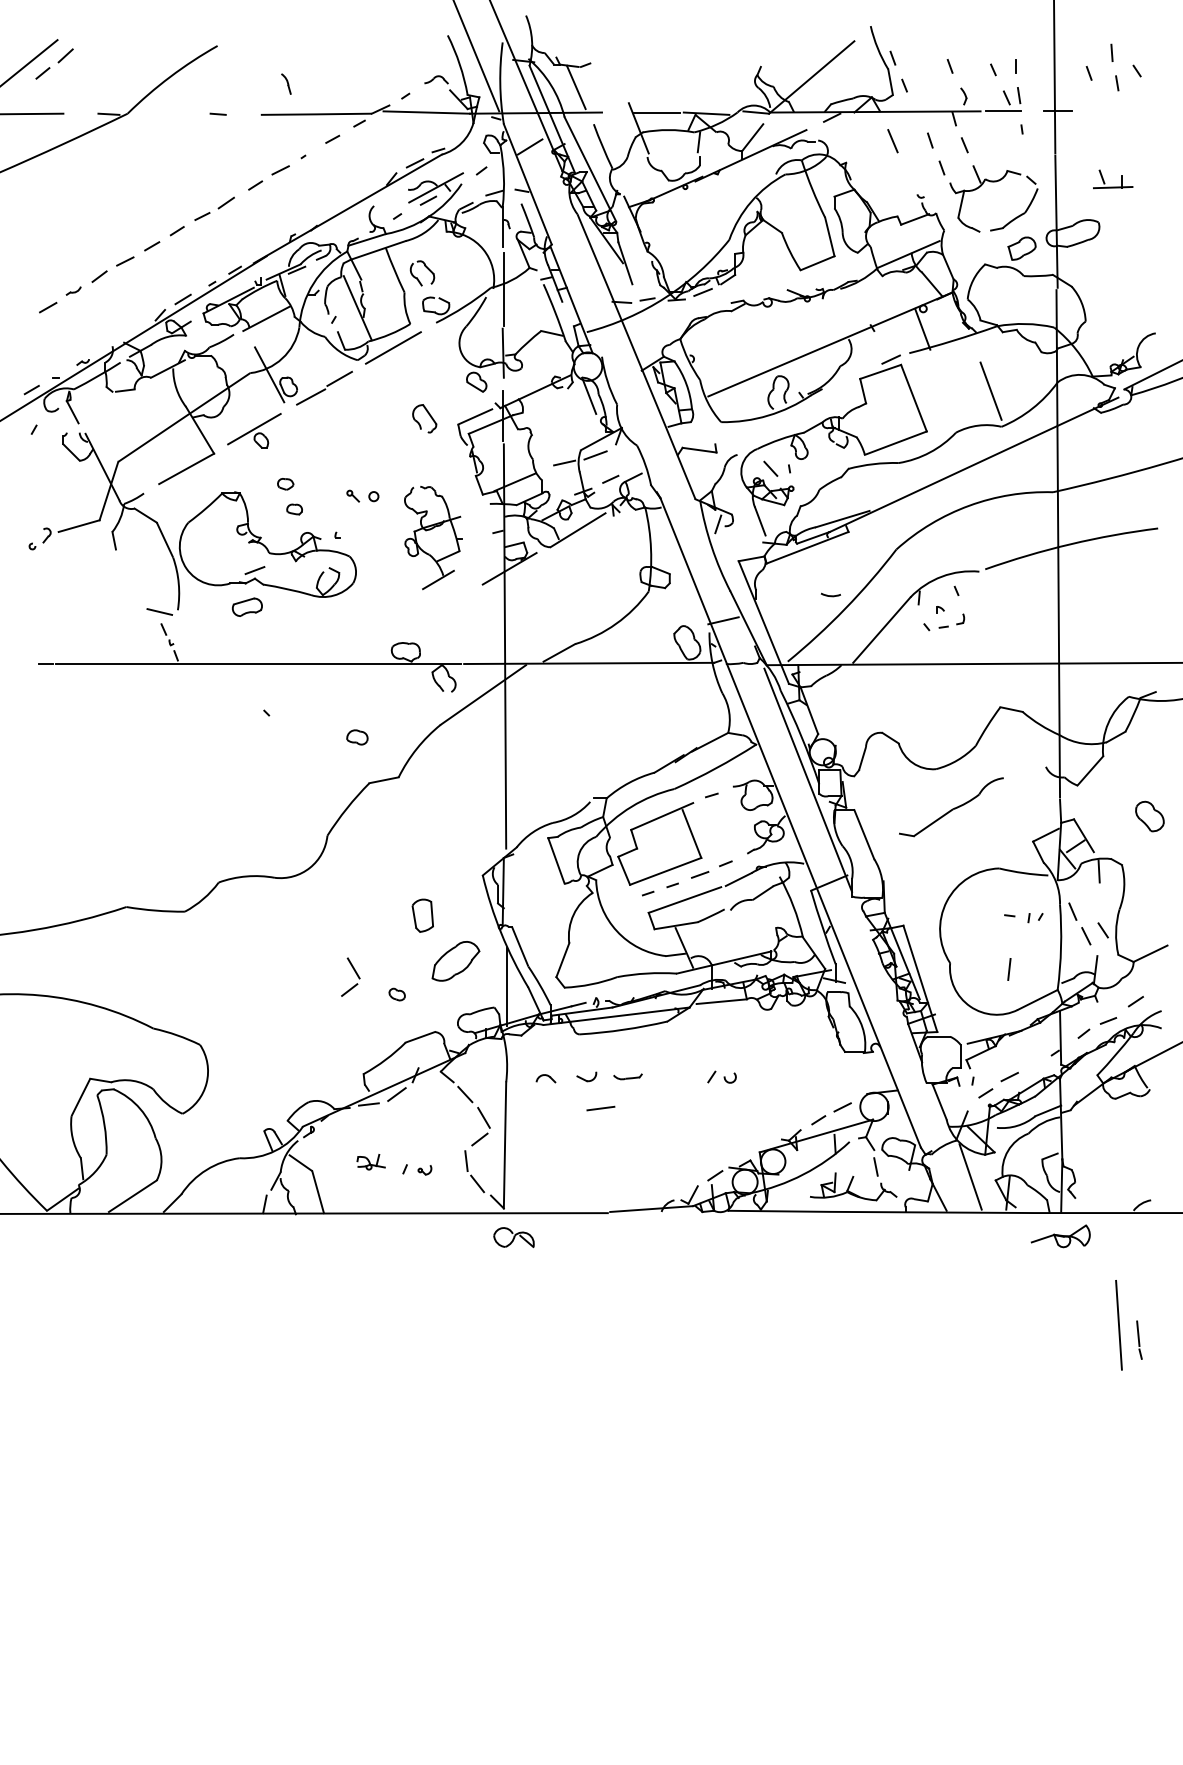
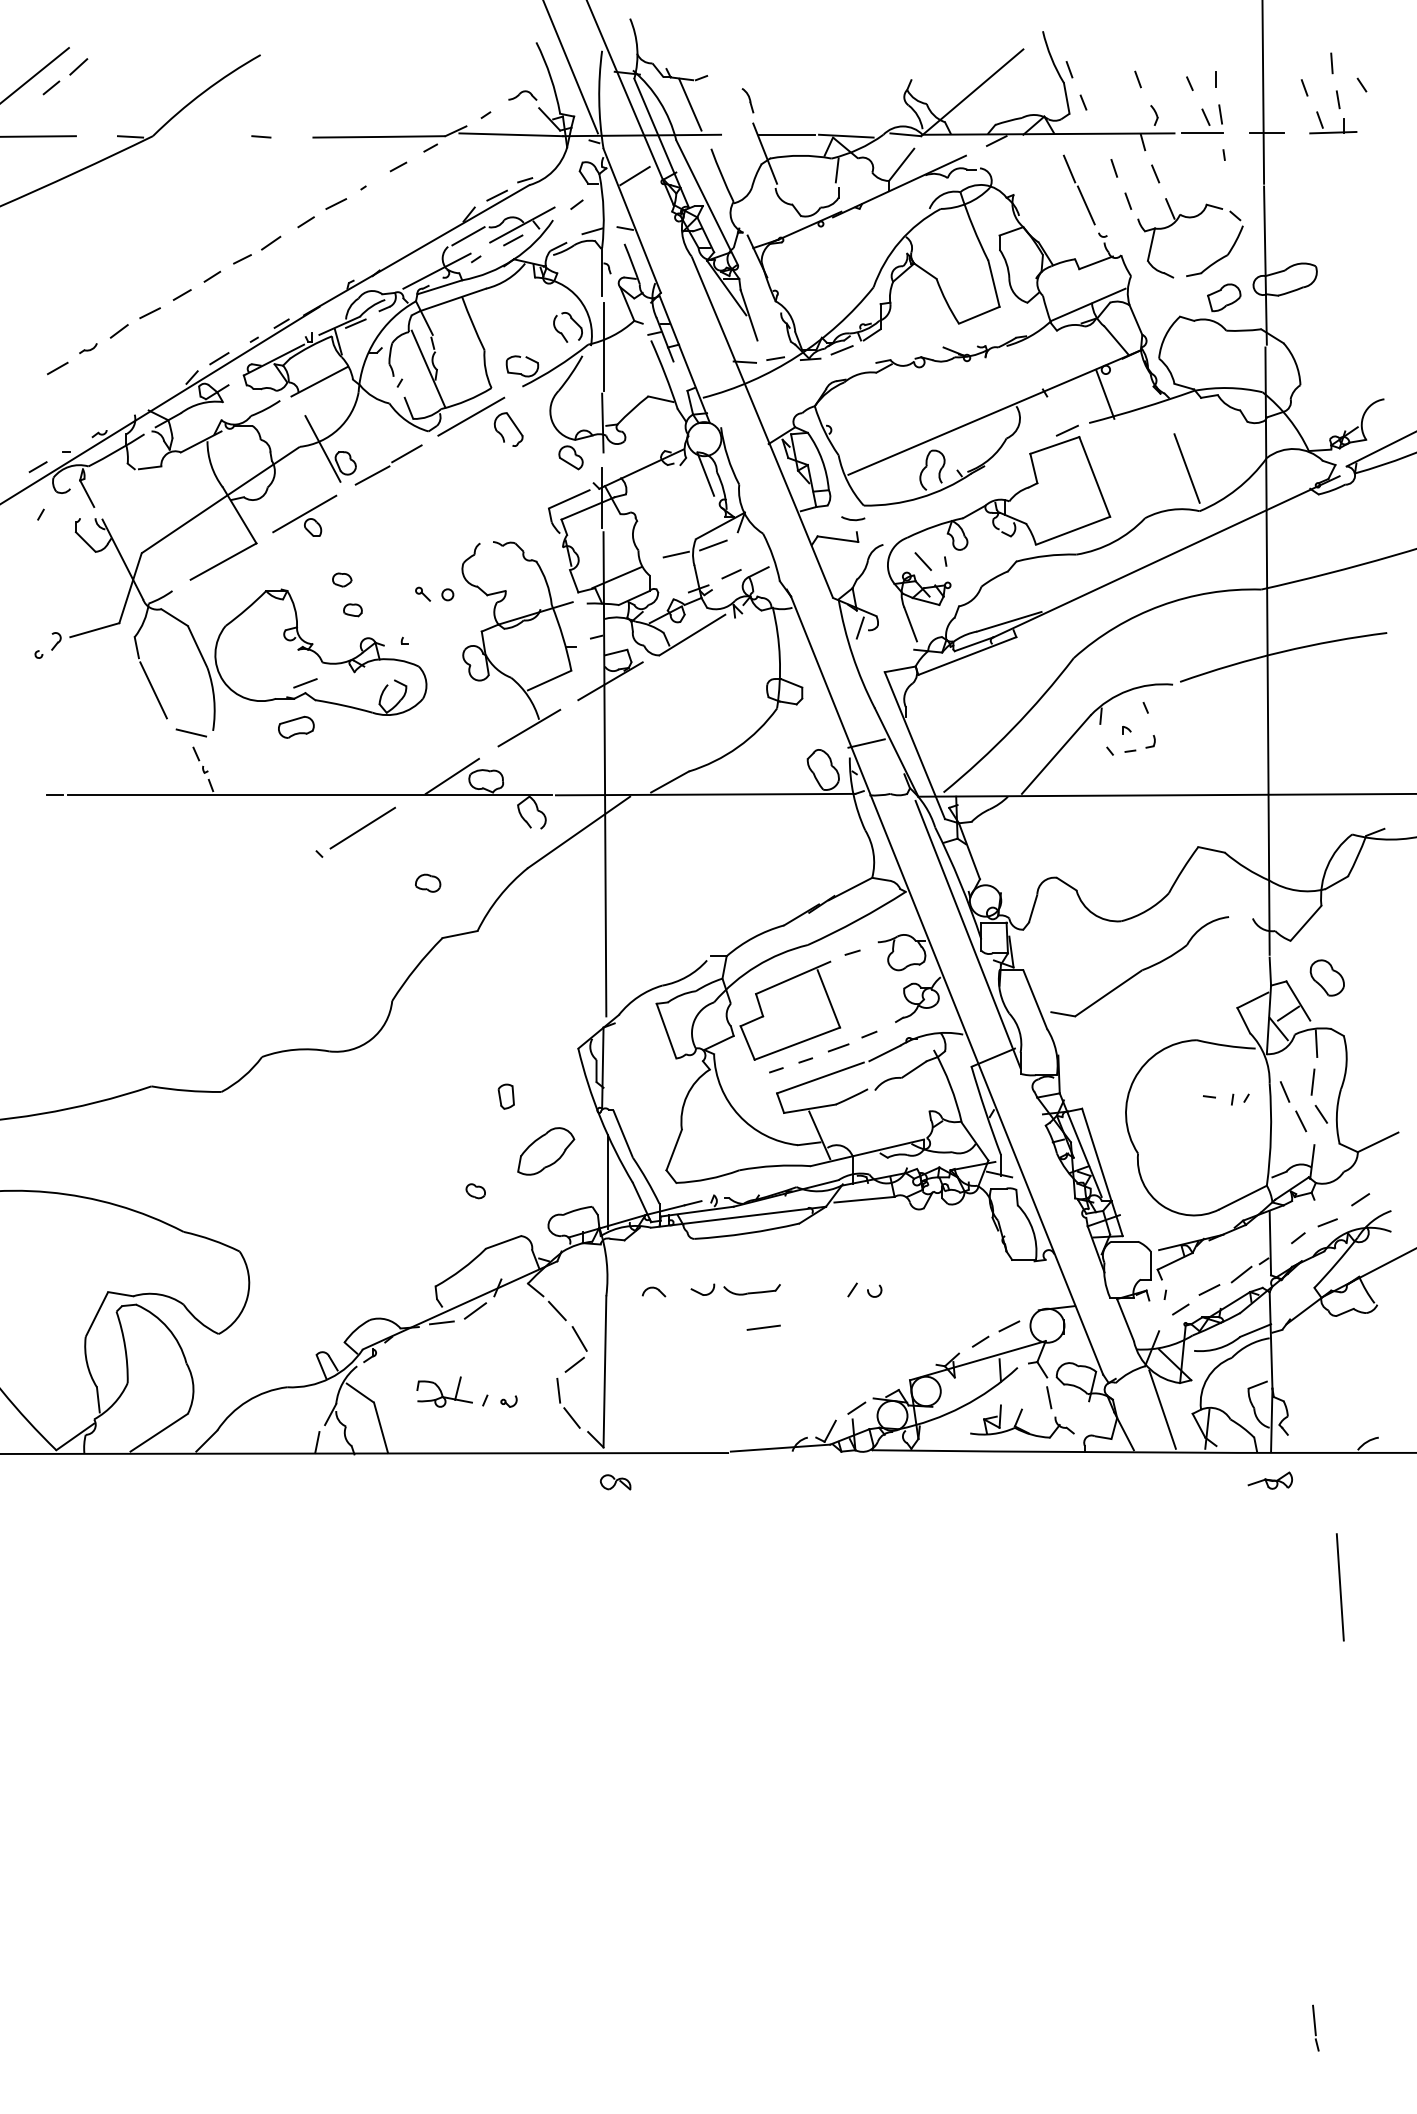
part: (285, 83) -> (747, 100), moved
line: (906, 171) -> (1085, 205), added
part: (1113, 186) -> (1333, 131), moved
line: (391, 197) -> (468, 236), added
line: (364, 225) -> (436, 270), added
part: (417, 277) -> (561, 332), moved
part: (429, 416) -> (514, 426), moved
part: (432, 538) -> (518, 644), size x1.67
line: (128, 576) -> (153, 690), added
arc: (831, 595) -> (853, 519), moved
line: (376, 647) -> (451, 775), added
line: (302, 690) -> (362, 827), added
part: (951, 806) -> (1139, 966), size x1.43
part: (1149, 816) -> (1326, 977), moved
part: (422, 915) -> (505, 1096), size x0.62
line: (1008, 968) -> (1312, 1081), moved
part: (355, 973) -> (425, 1165), removed
line: (1036, 1064) -> (1241, 1274), added
part: (627, 1076) -> (751, 1289), size x1.67
line: (600, 1108) -> (763, 1327), moved
part: (371, 1161) -> (444, 1391), size x1.67
part: (1059, 1236) -> (1269, 1480), size x0.62
part: (513, 1237) -> (615, 1482), size x0.62
part: (1139, 1339) -> (1315, 2027), moved

